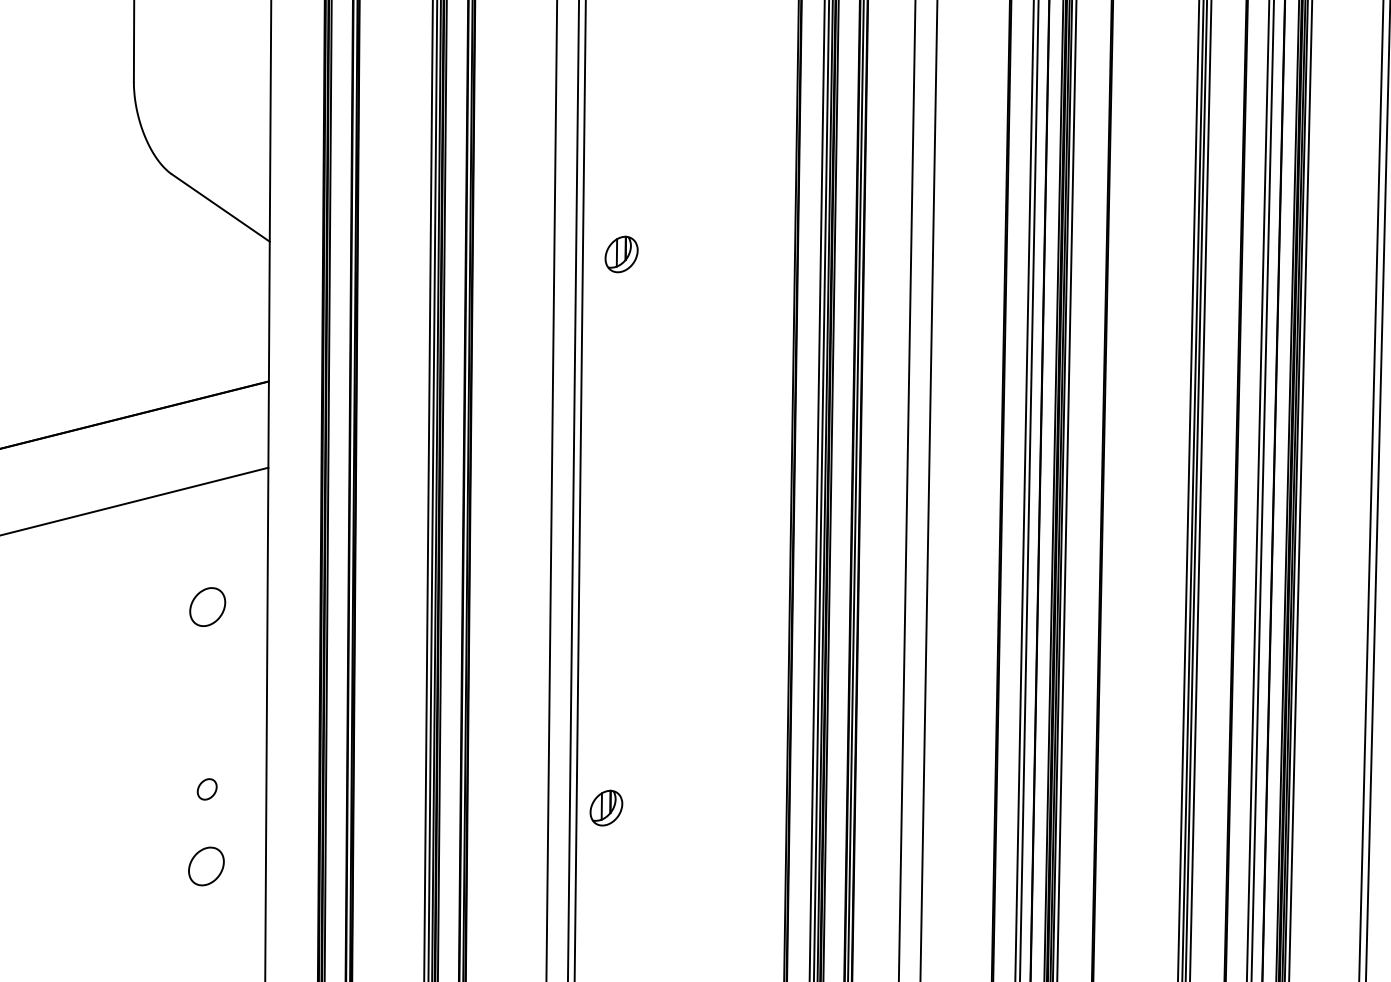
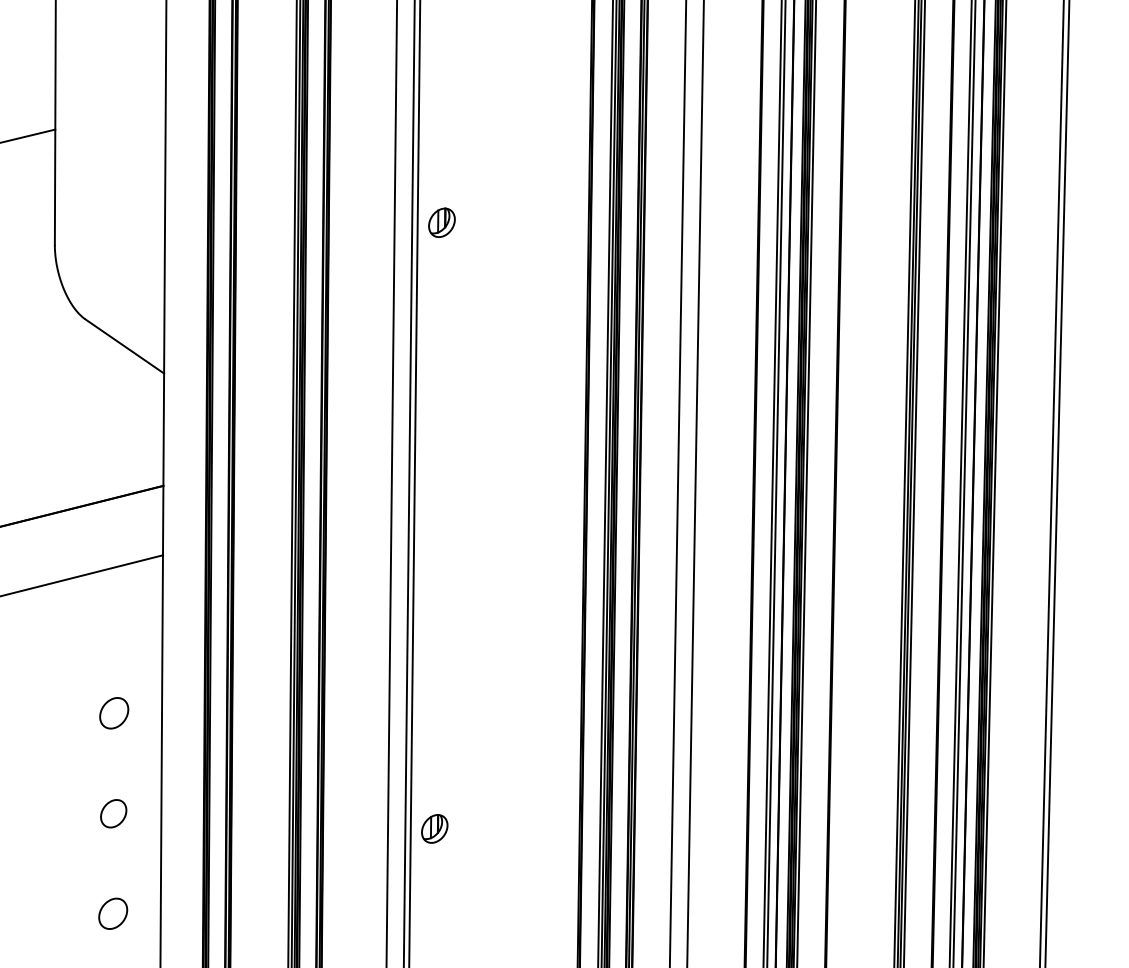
part: (621, 254) -> (441, 222), moved
part: (208, 607) -> (114, 713), moved
part: (206, 788) -> (113, 813), size x1.67
part: (206, 866) -> (113, 913), moved

